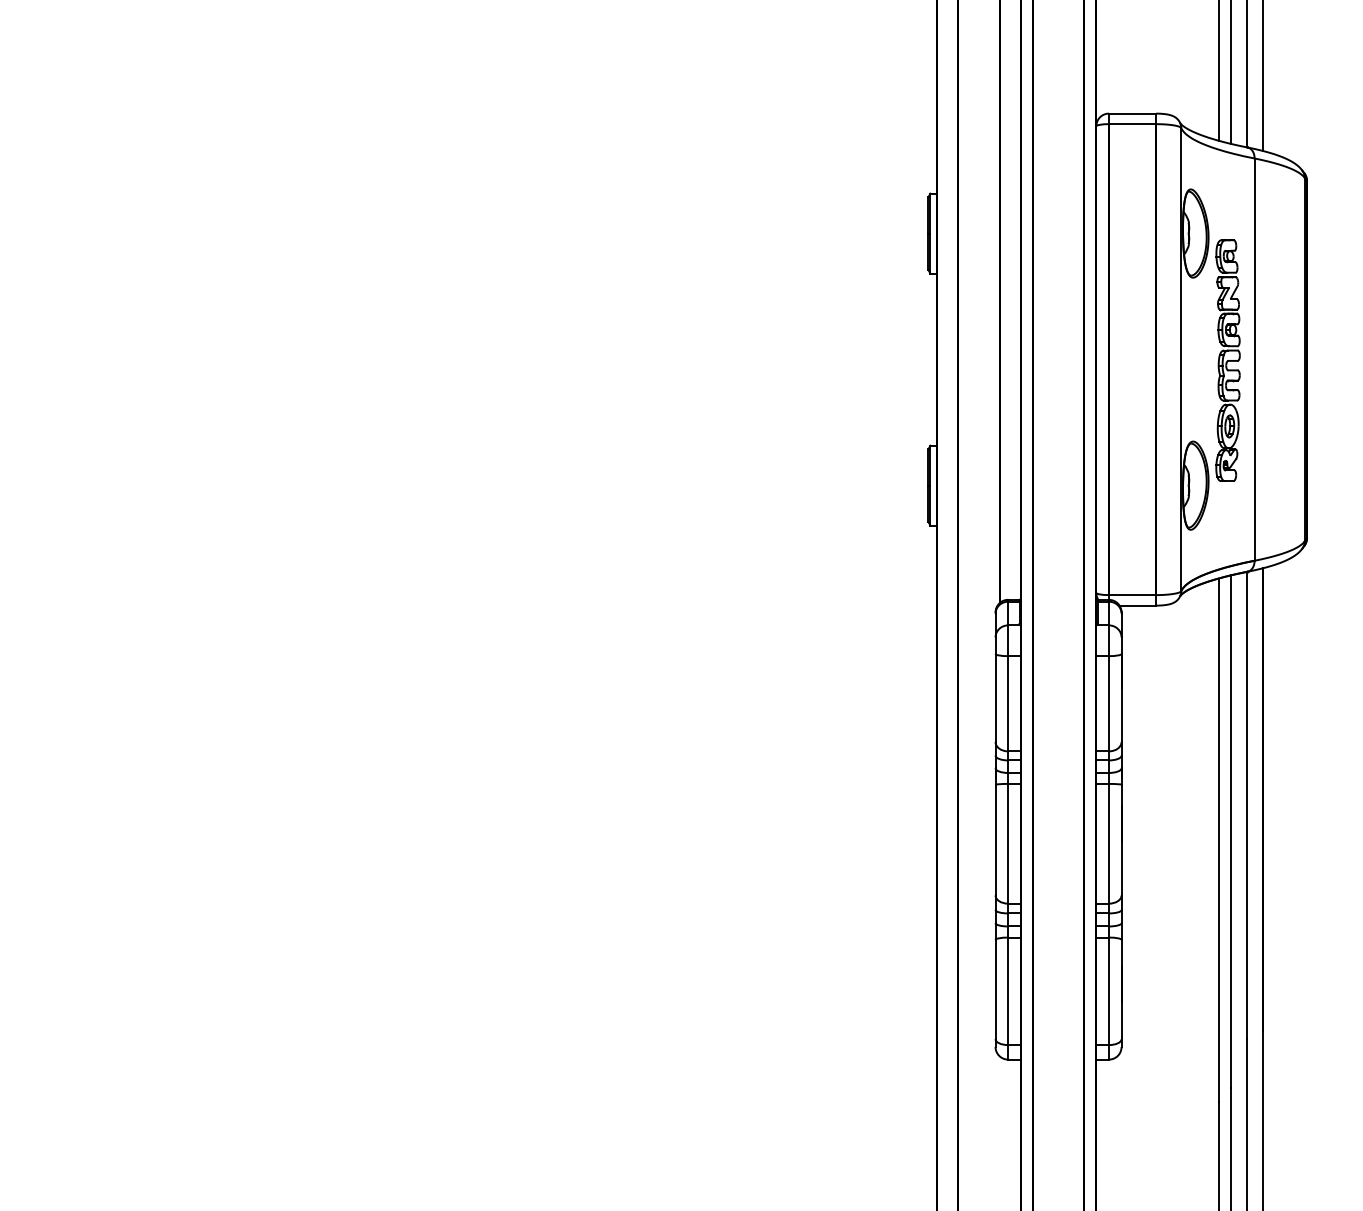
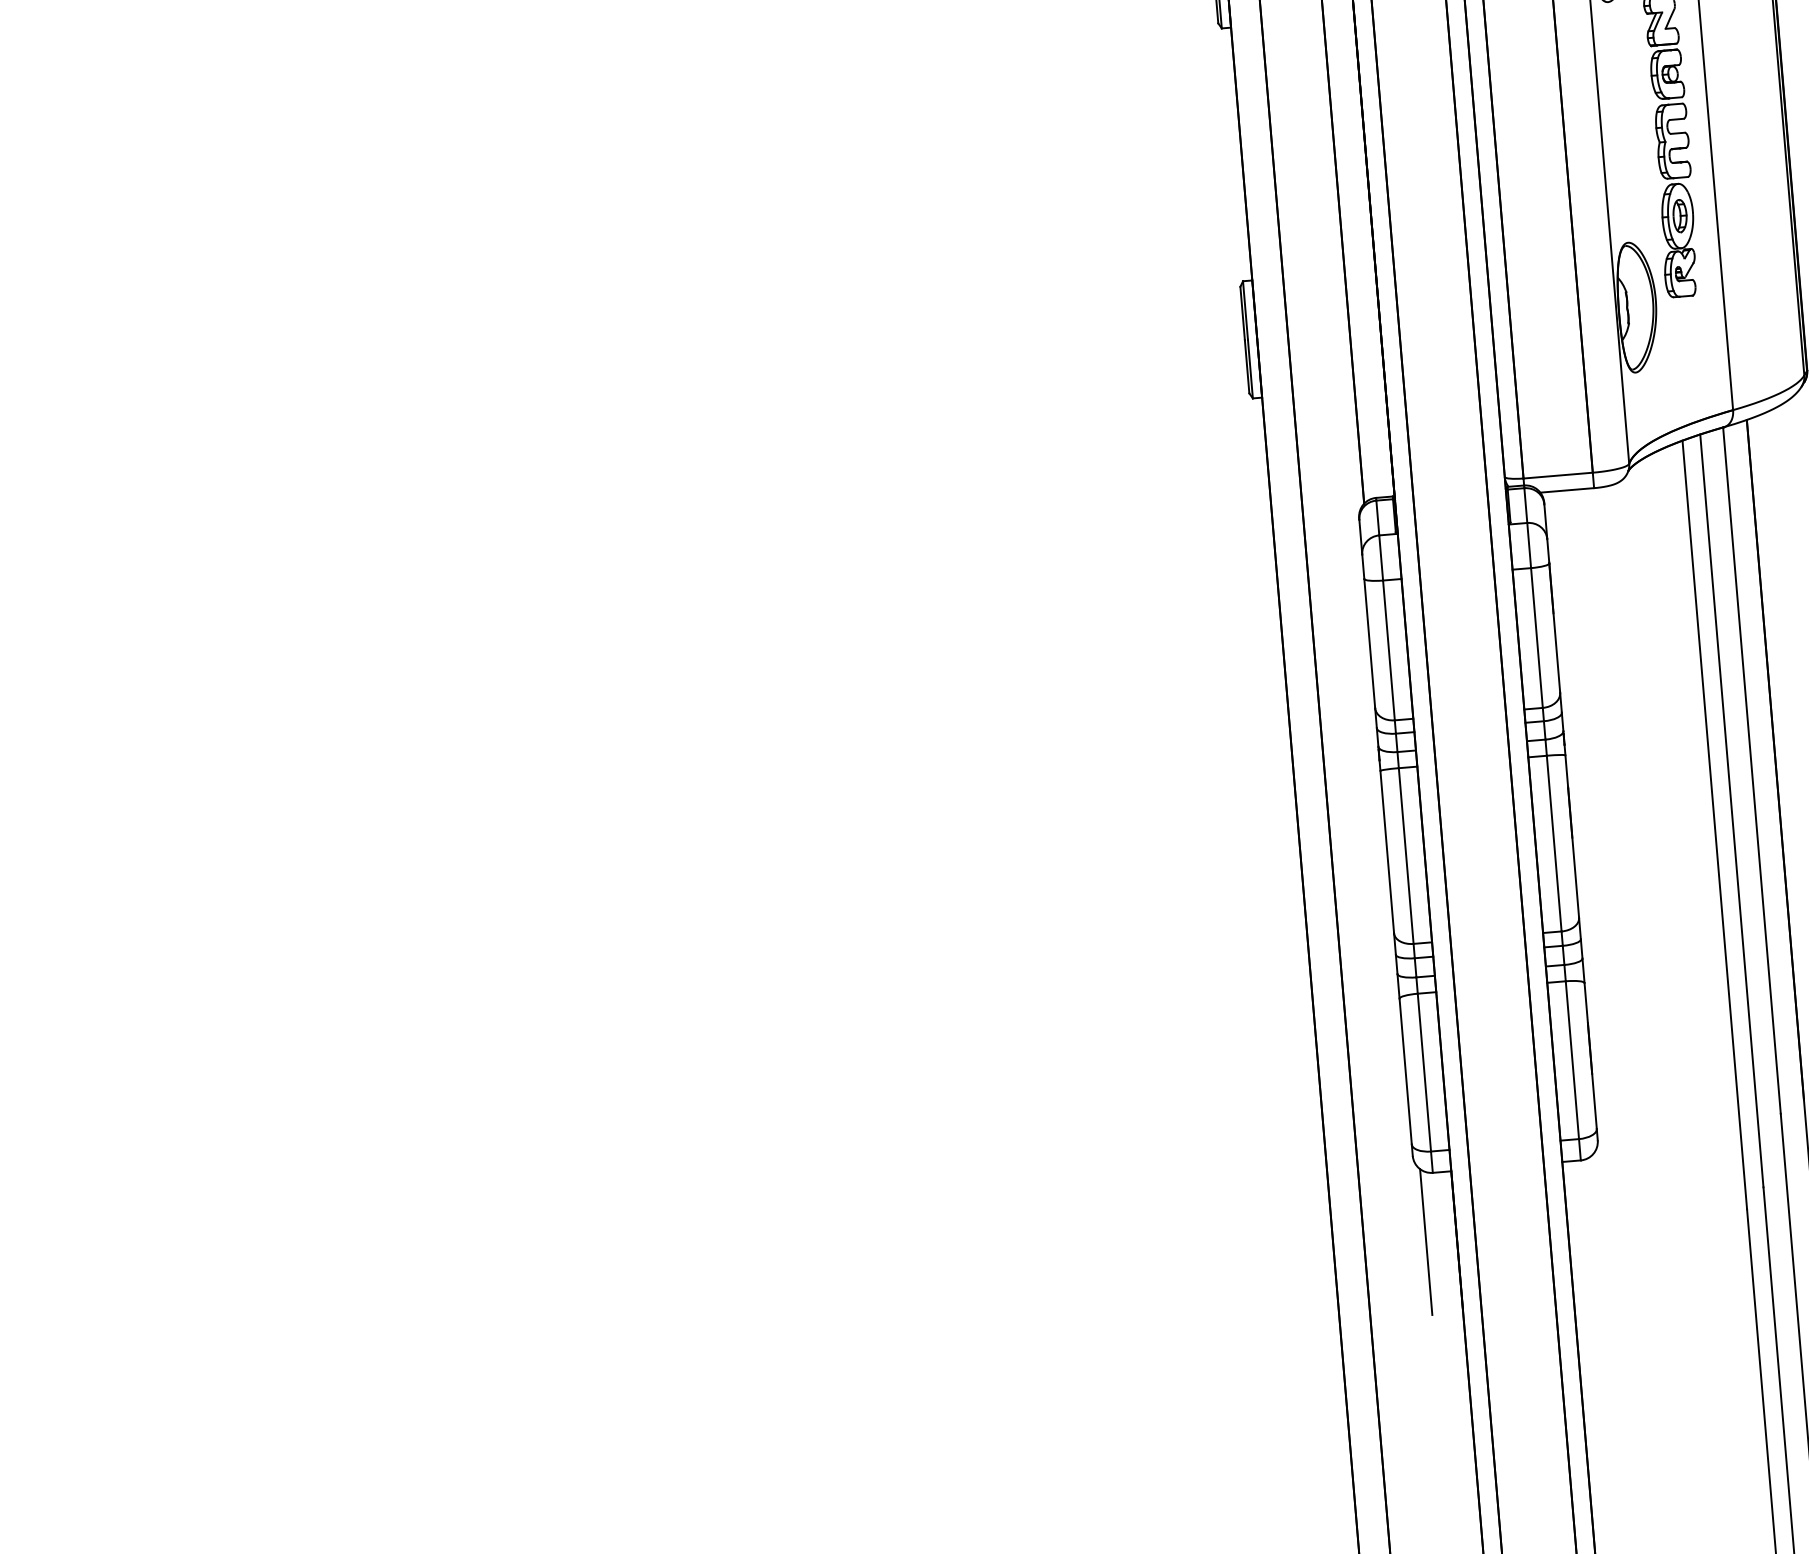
line: (999, 1105) -> (1425, 1241), added

